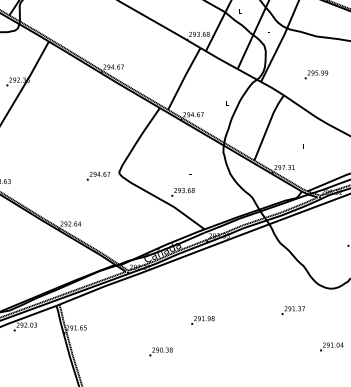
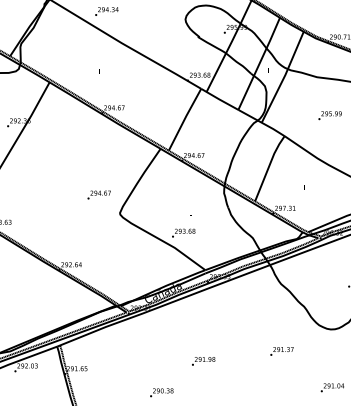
text: (315, 74) -> (329, 115), moved
text: (97, 175) -> (98, 194), moved
text: (292, 310) -> (281, 351), moved

